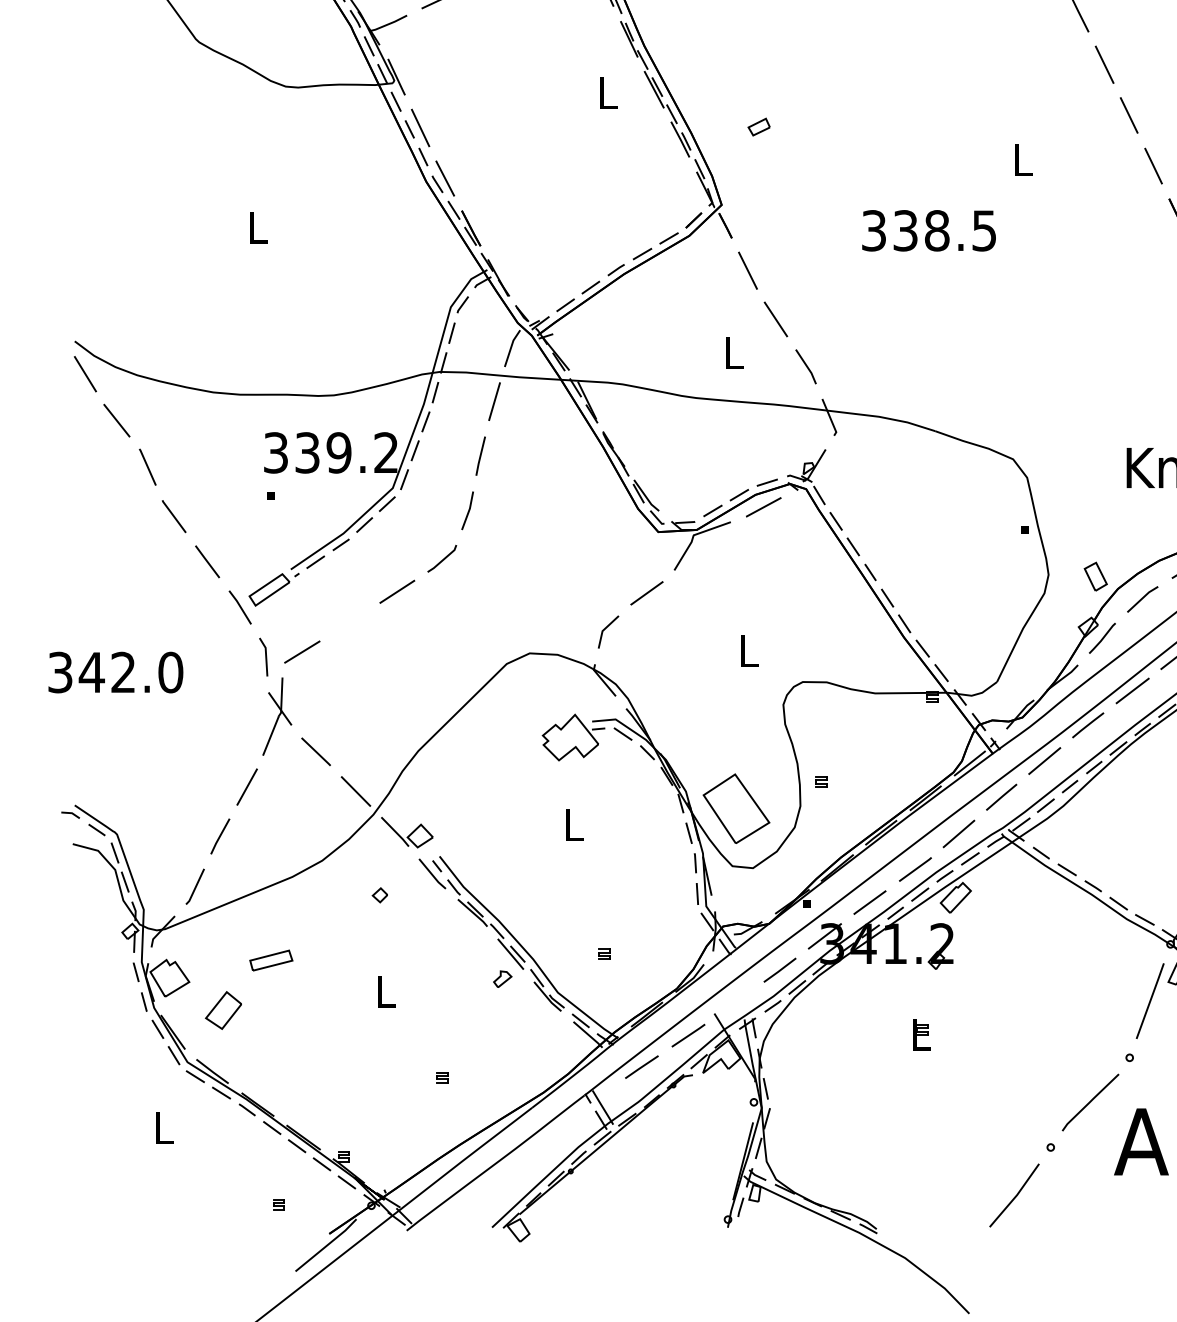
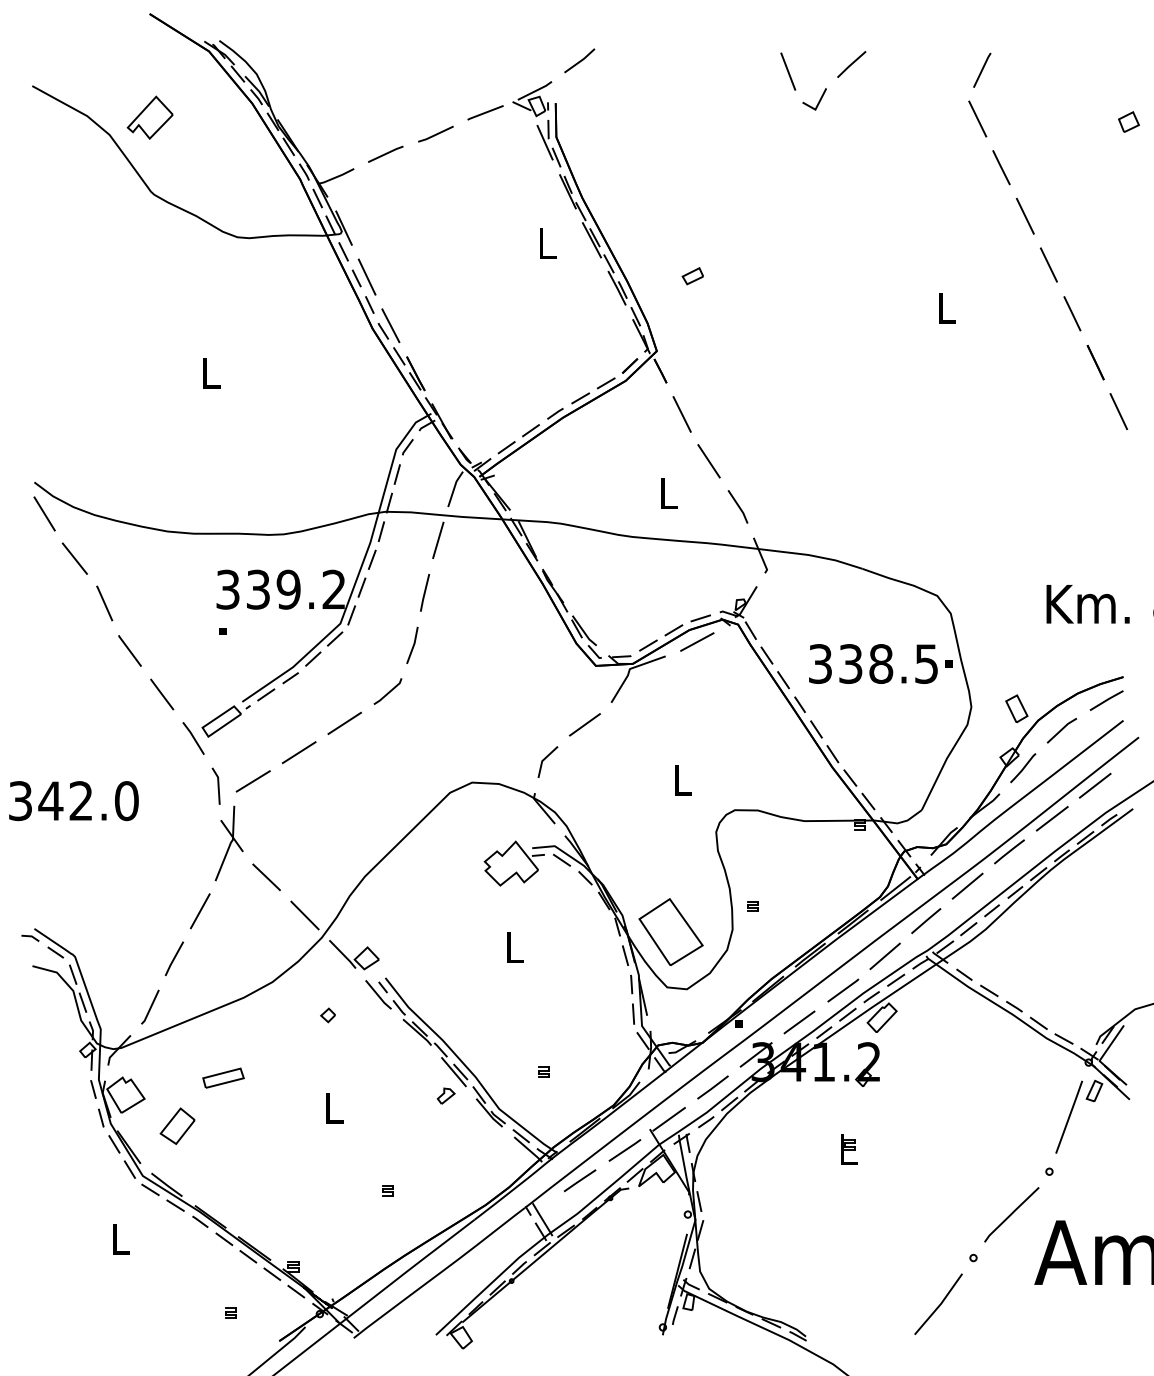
text: (929, 230) -> (873, 663), moved
line: (349, 622) -> (298, 752), added
line: (733, 1003) -> (668, 1119), added

